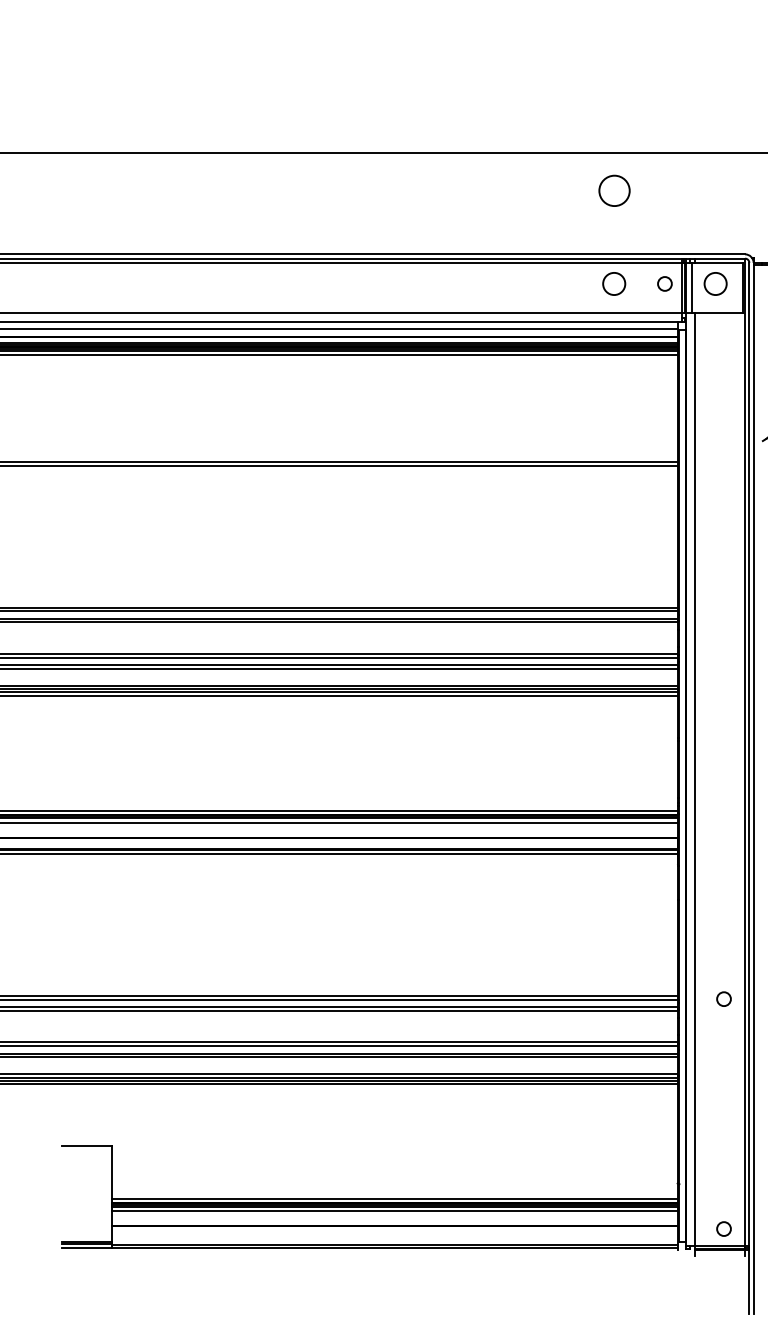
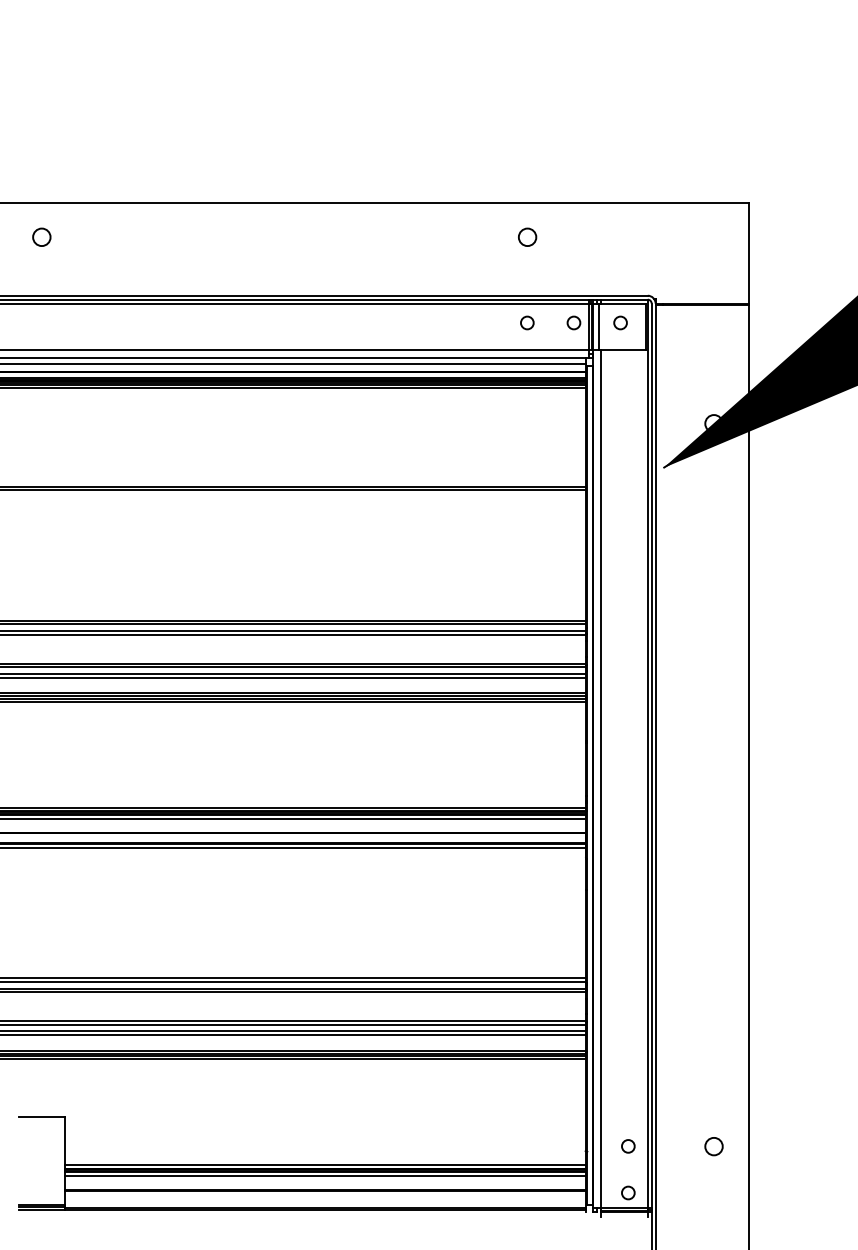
circle: (86, 190) -> (41, 236), added
circle: (614, 191) -> (527, 237), size x0.62
circle: (614, 283) -> (527, 322), size x0.62
circle: (715, 283) -> (620, 322), size x0.62
circle: (724, 999) -> (628, 1146), moved

